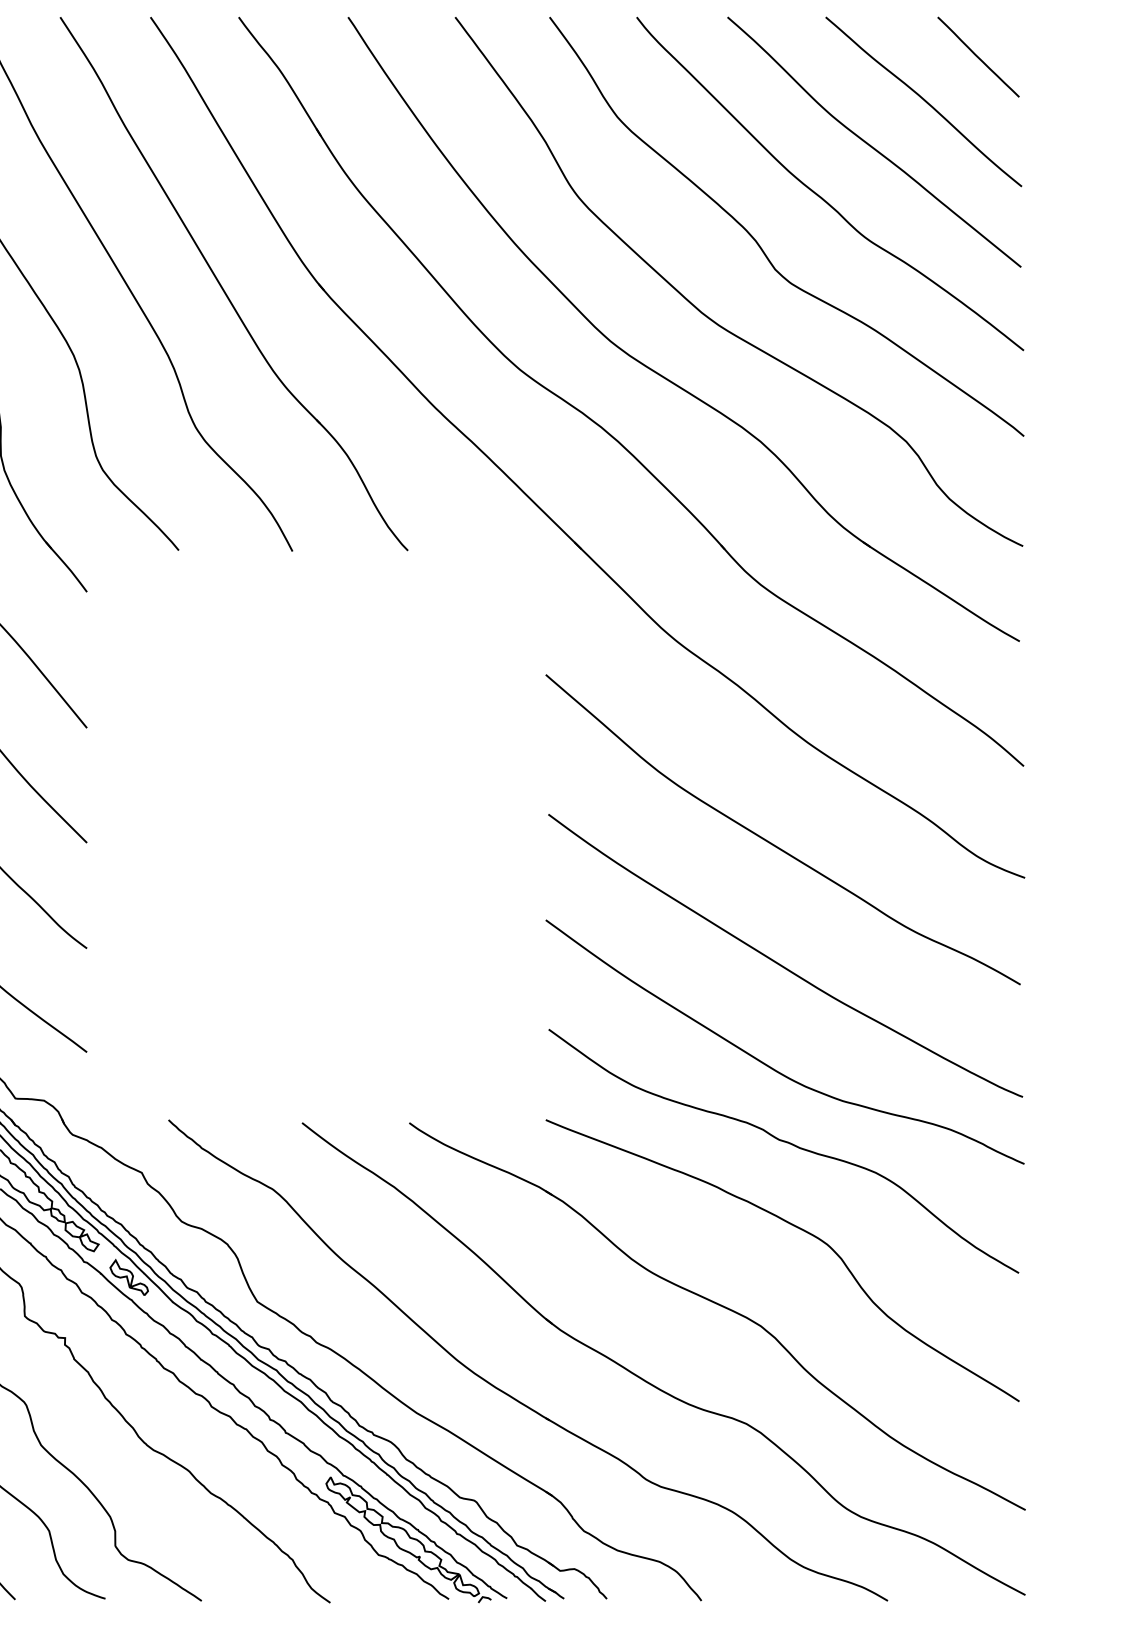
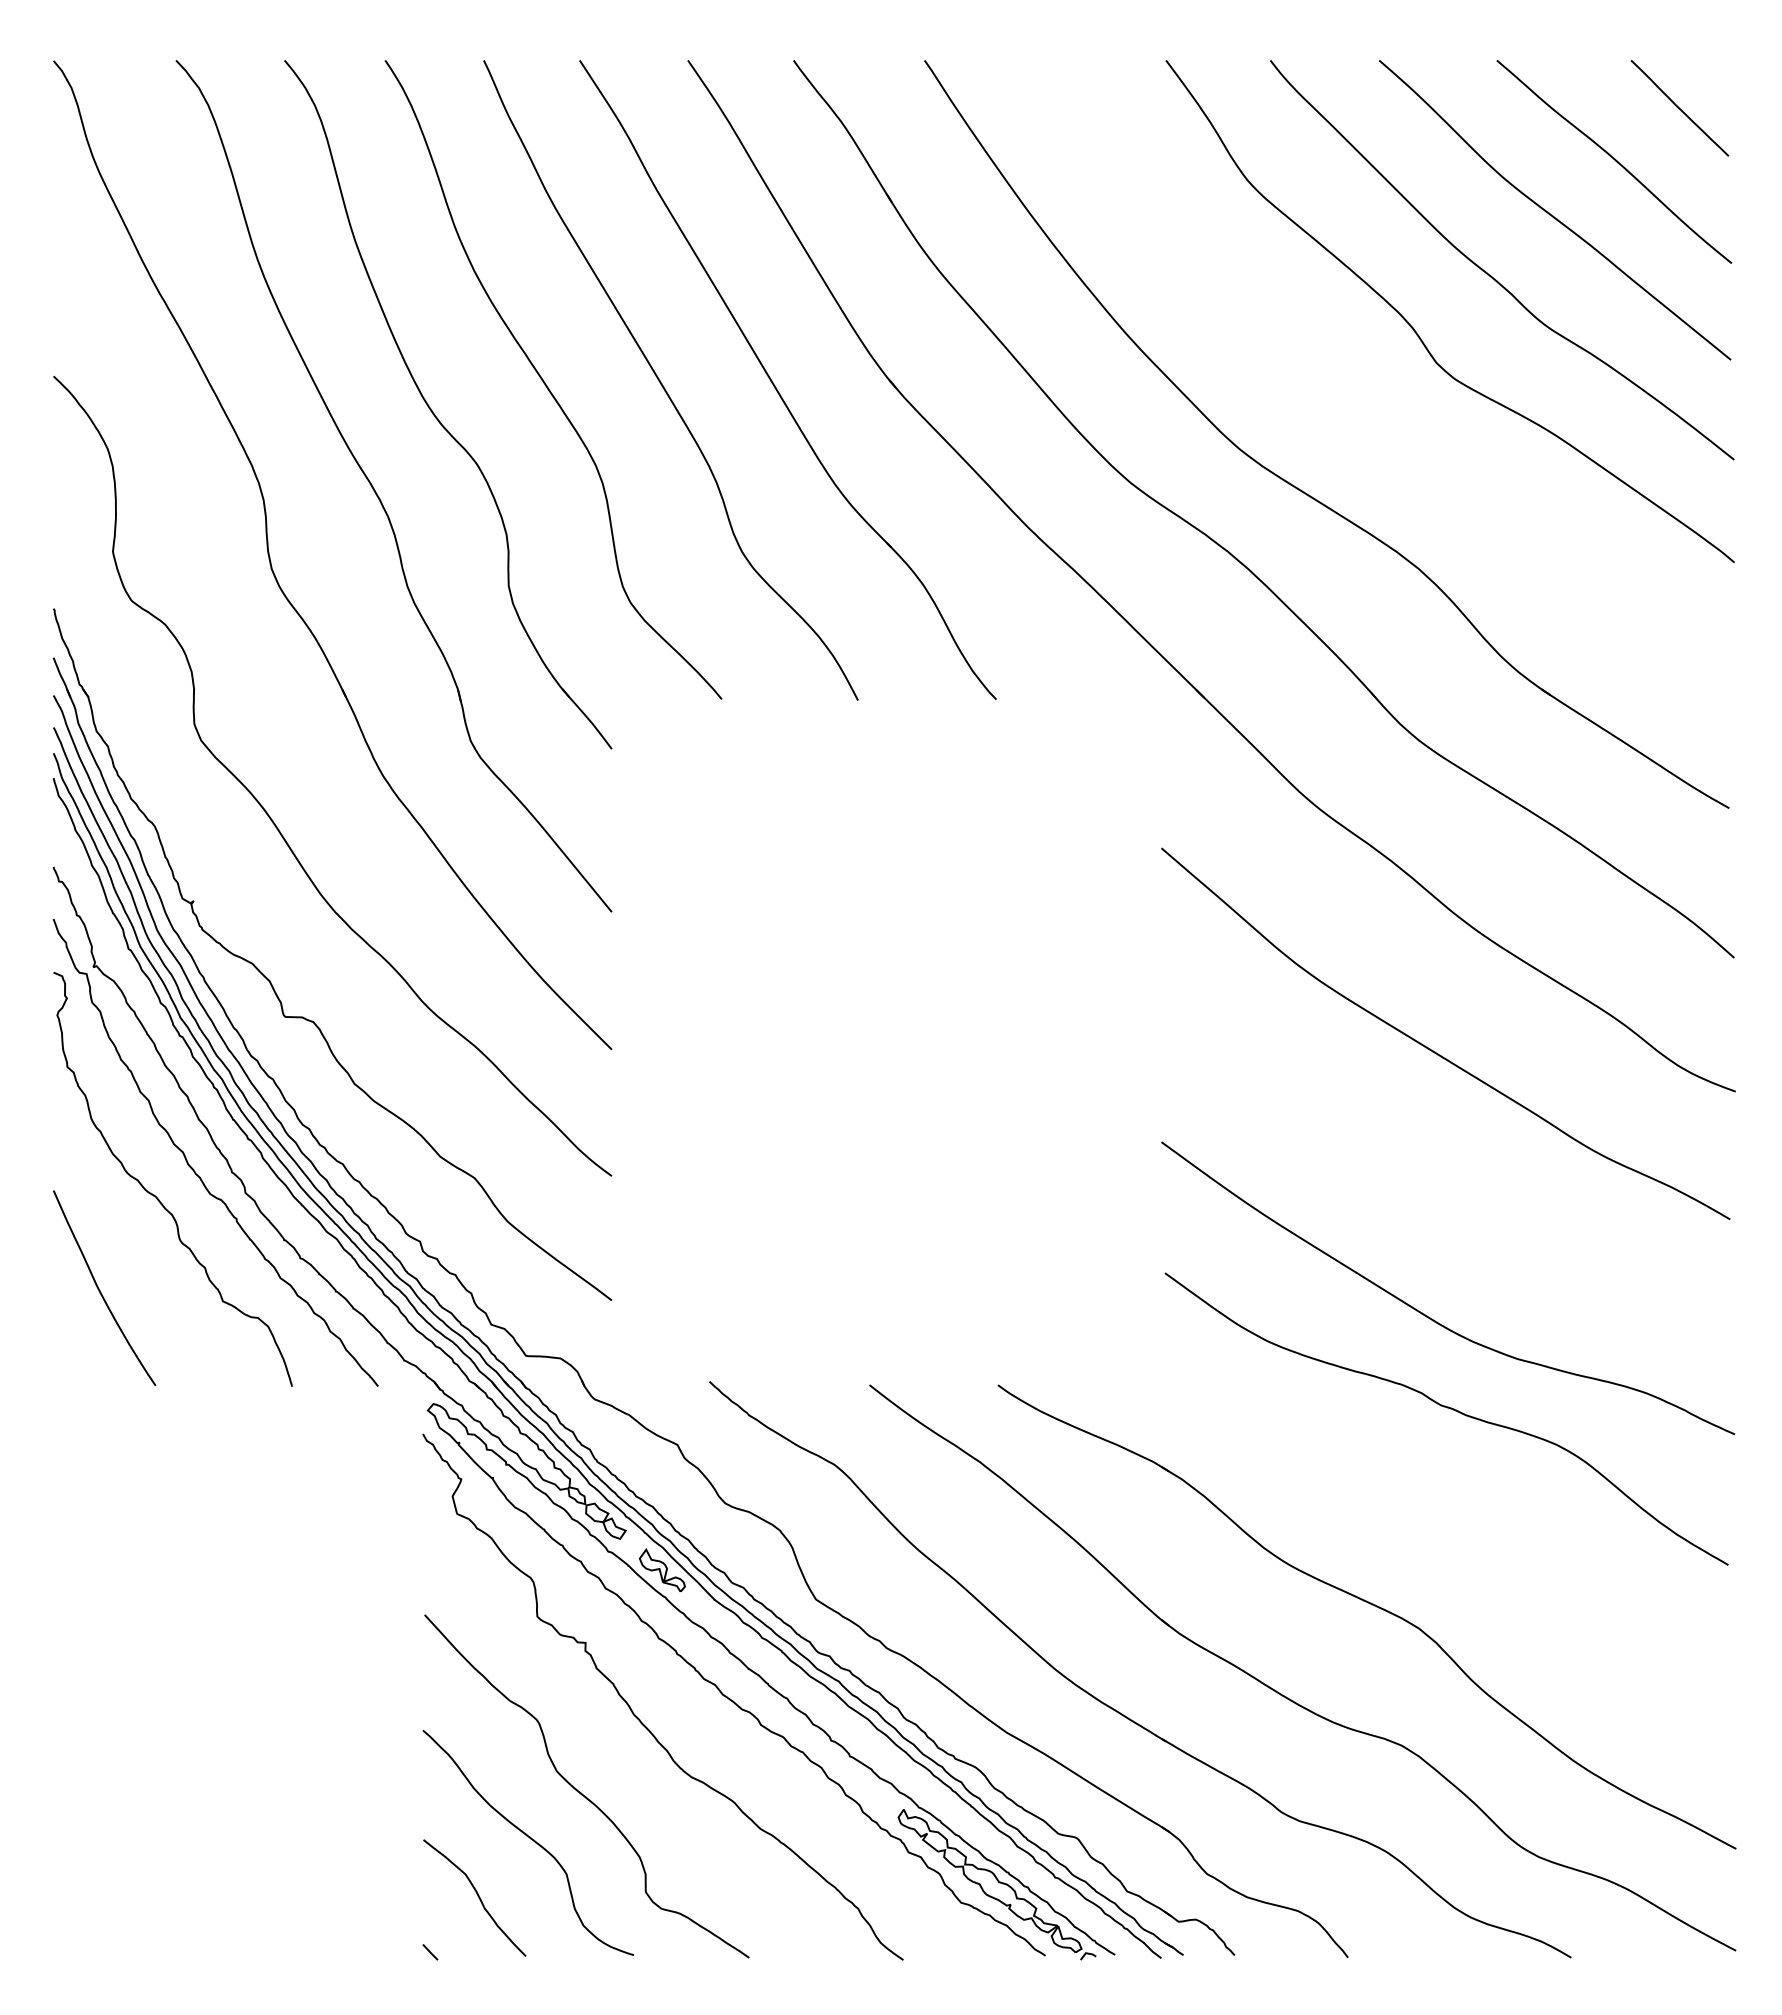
curve: (713, 320) -> (1362, 423), removed
curve: (778, 962) -> (1440, 1193), removed
curve: (799, 1229) -> (1465, 1512), removed

